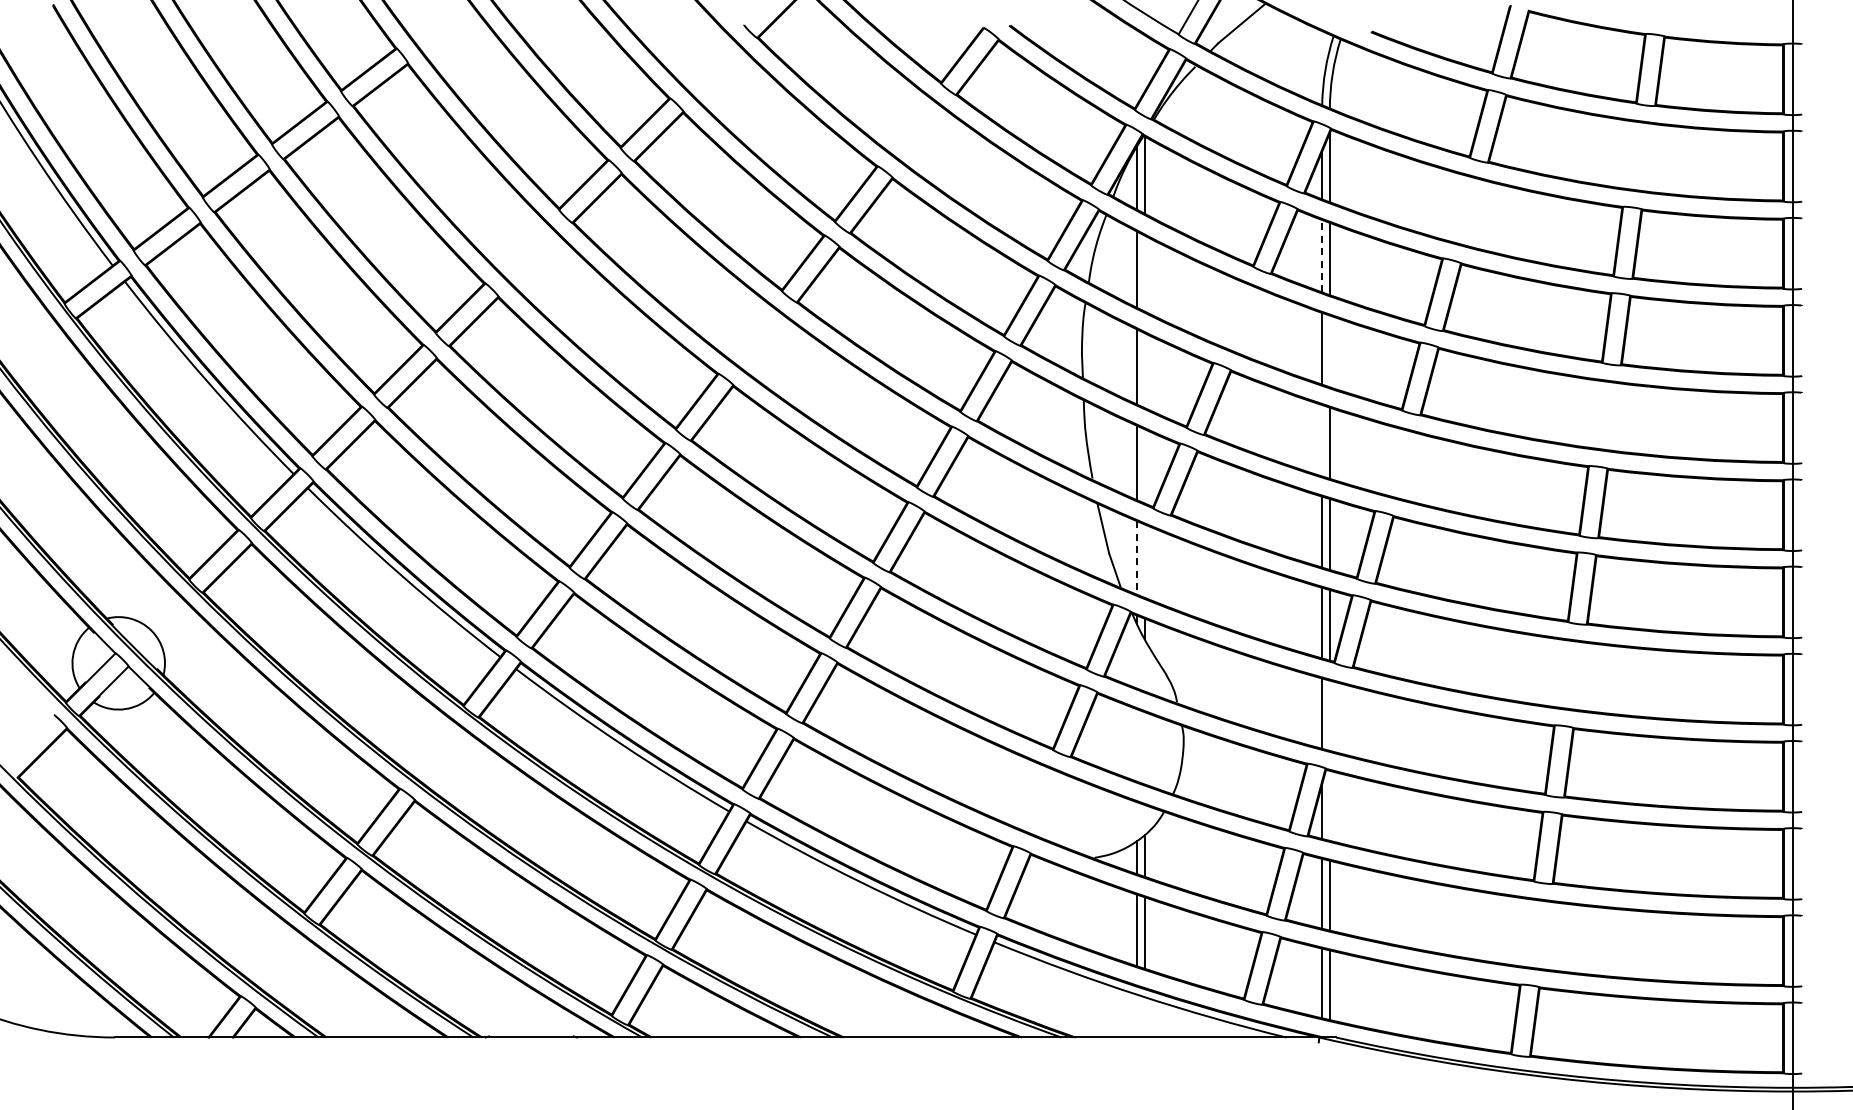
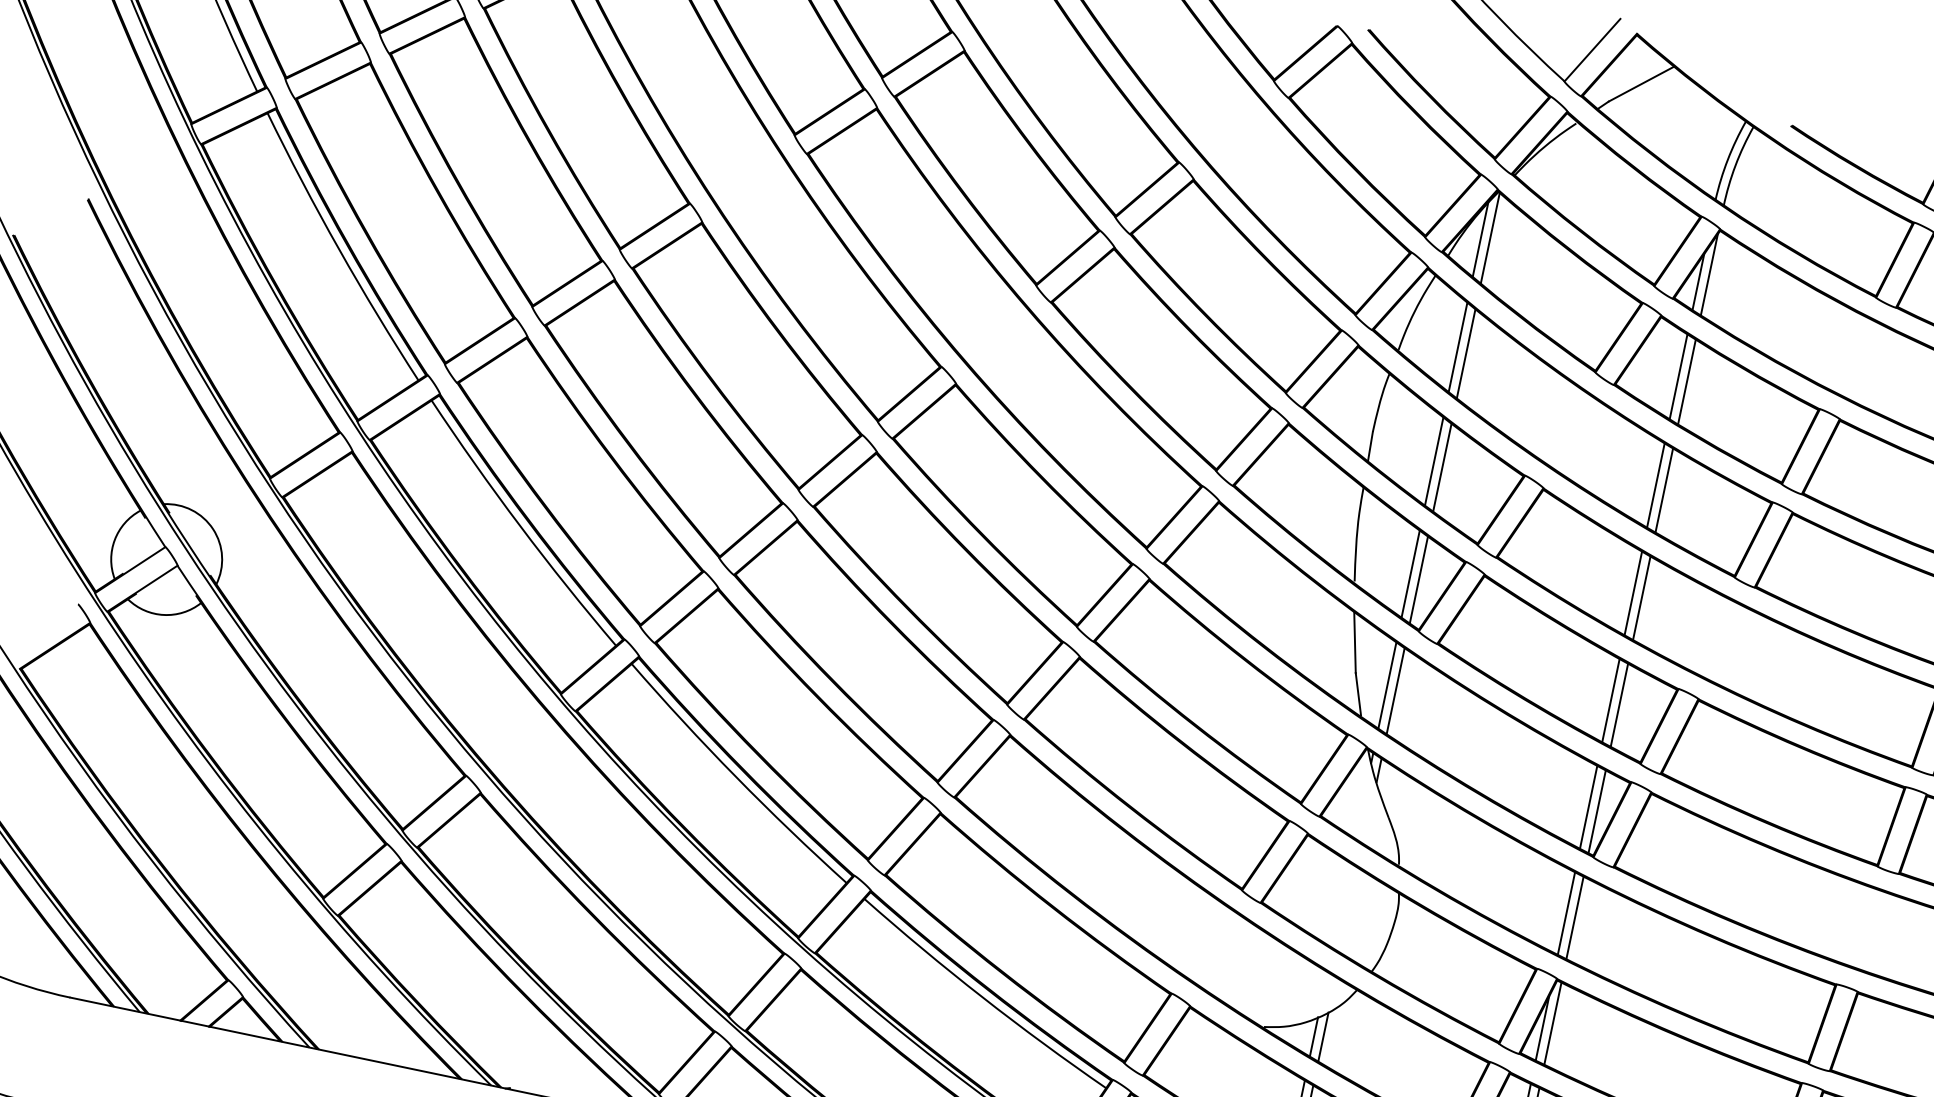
line: (1322, 255) -> (1679, 376), dashed -> solid
line: (1144, 273) -> (1465, 353), added
line: (1329, 351) -> (1663, 490), added
line: (1144, 370) -> (1442, 467), added
line: (1322, 440) -> (1633, 593), added
line: (1144, 466) -> (1418, 580), added
line: (1137, 557) -> (1388, 685), dashed -> solid
line: (1144, 560) -> (1395, 690), added
line: (1329, 715) -> (1574, 917), added
line: (1329, 805) -> (1552, 1023), added

